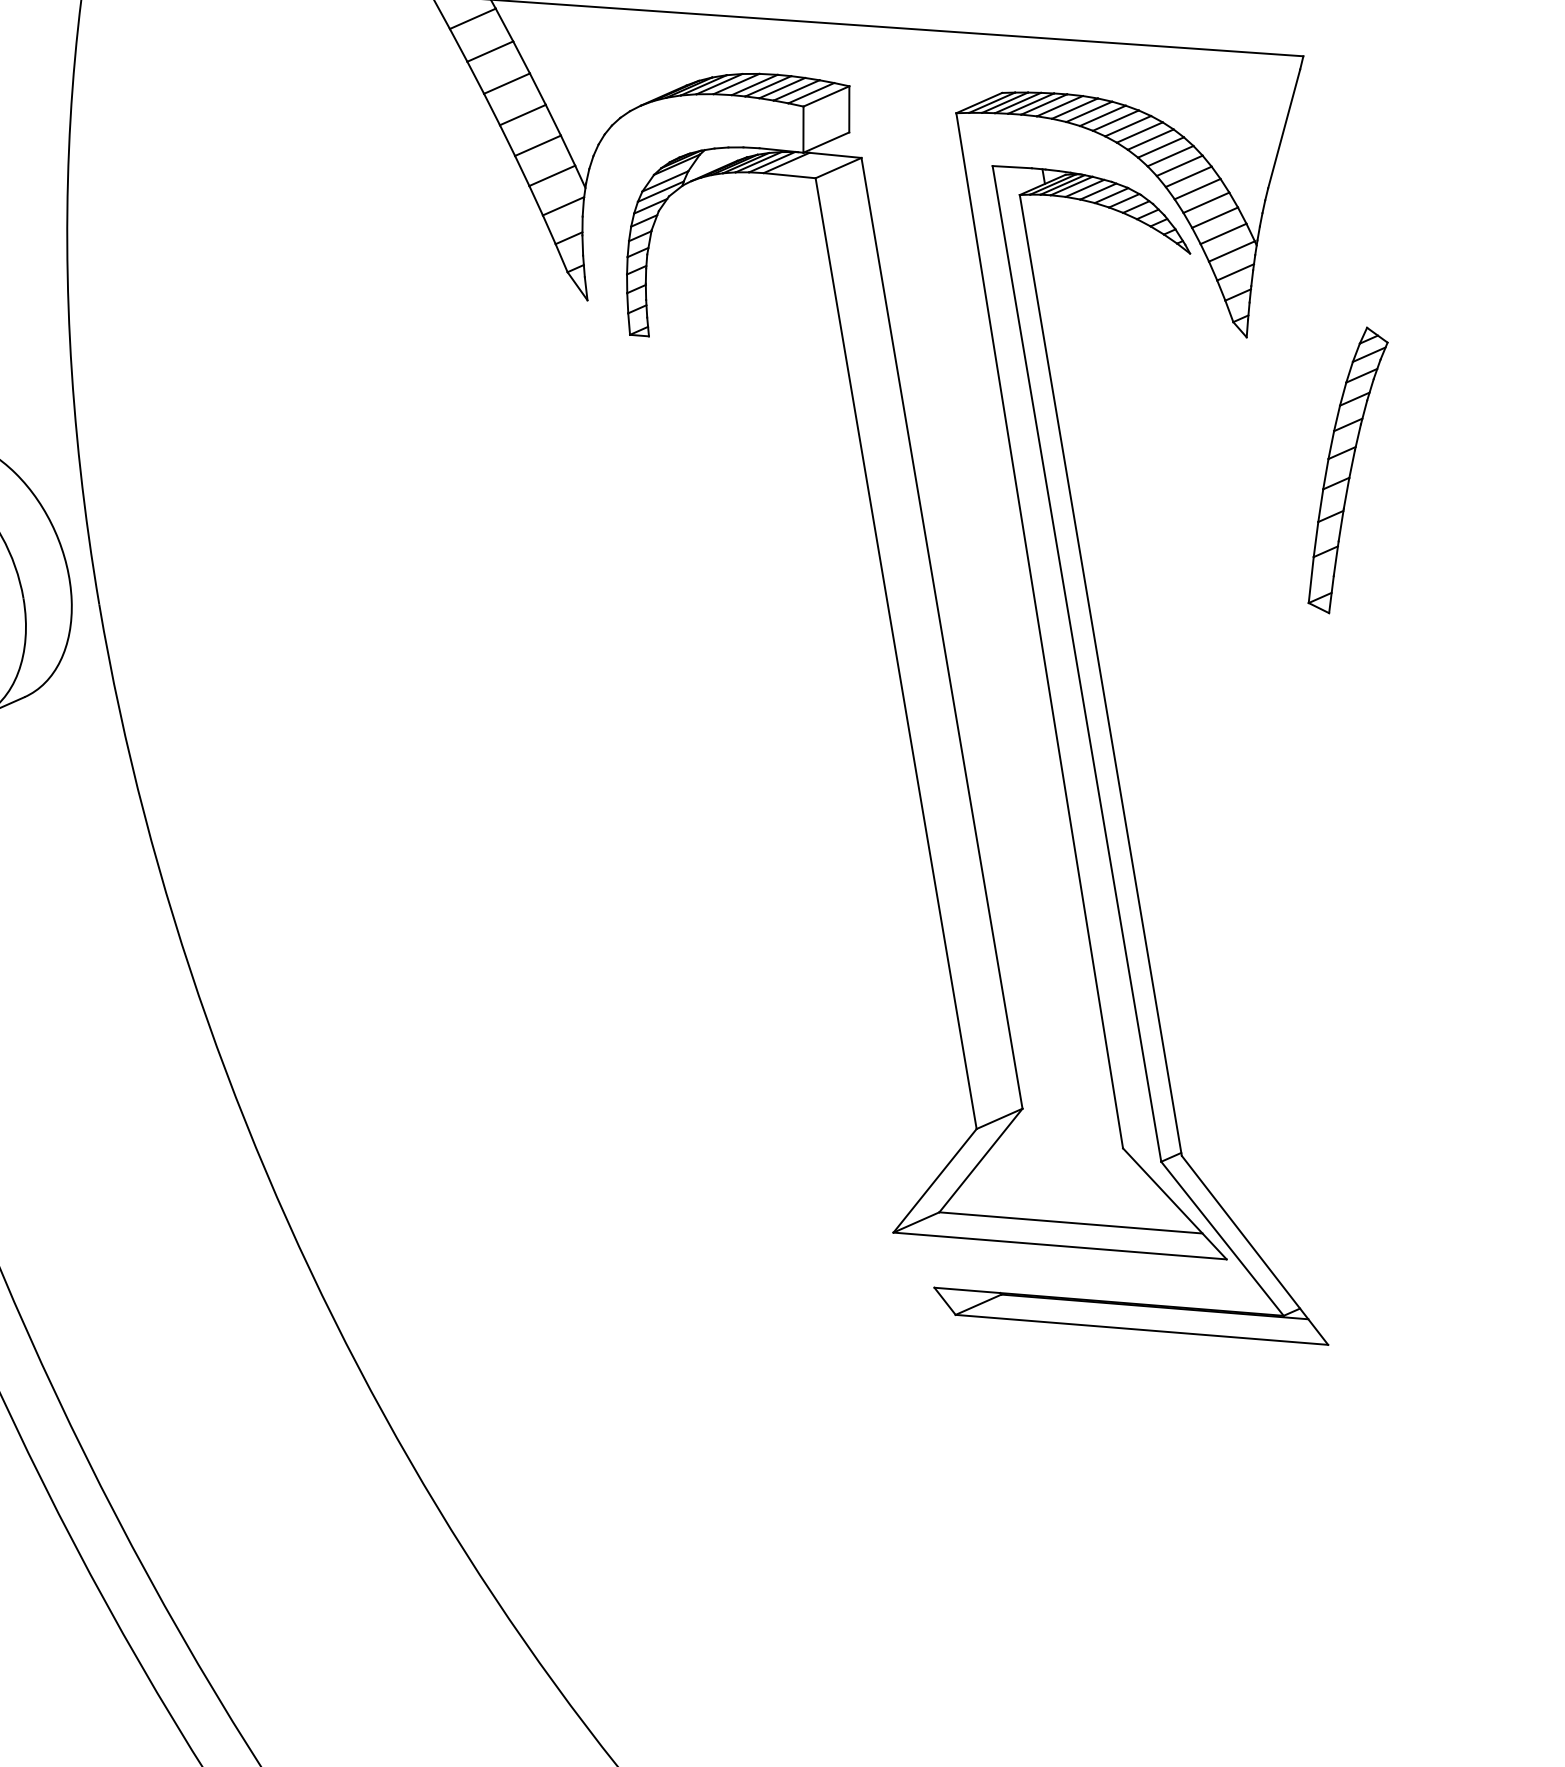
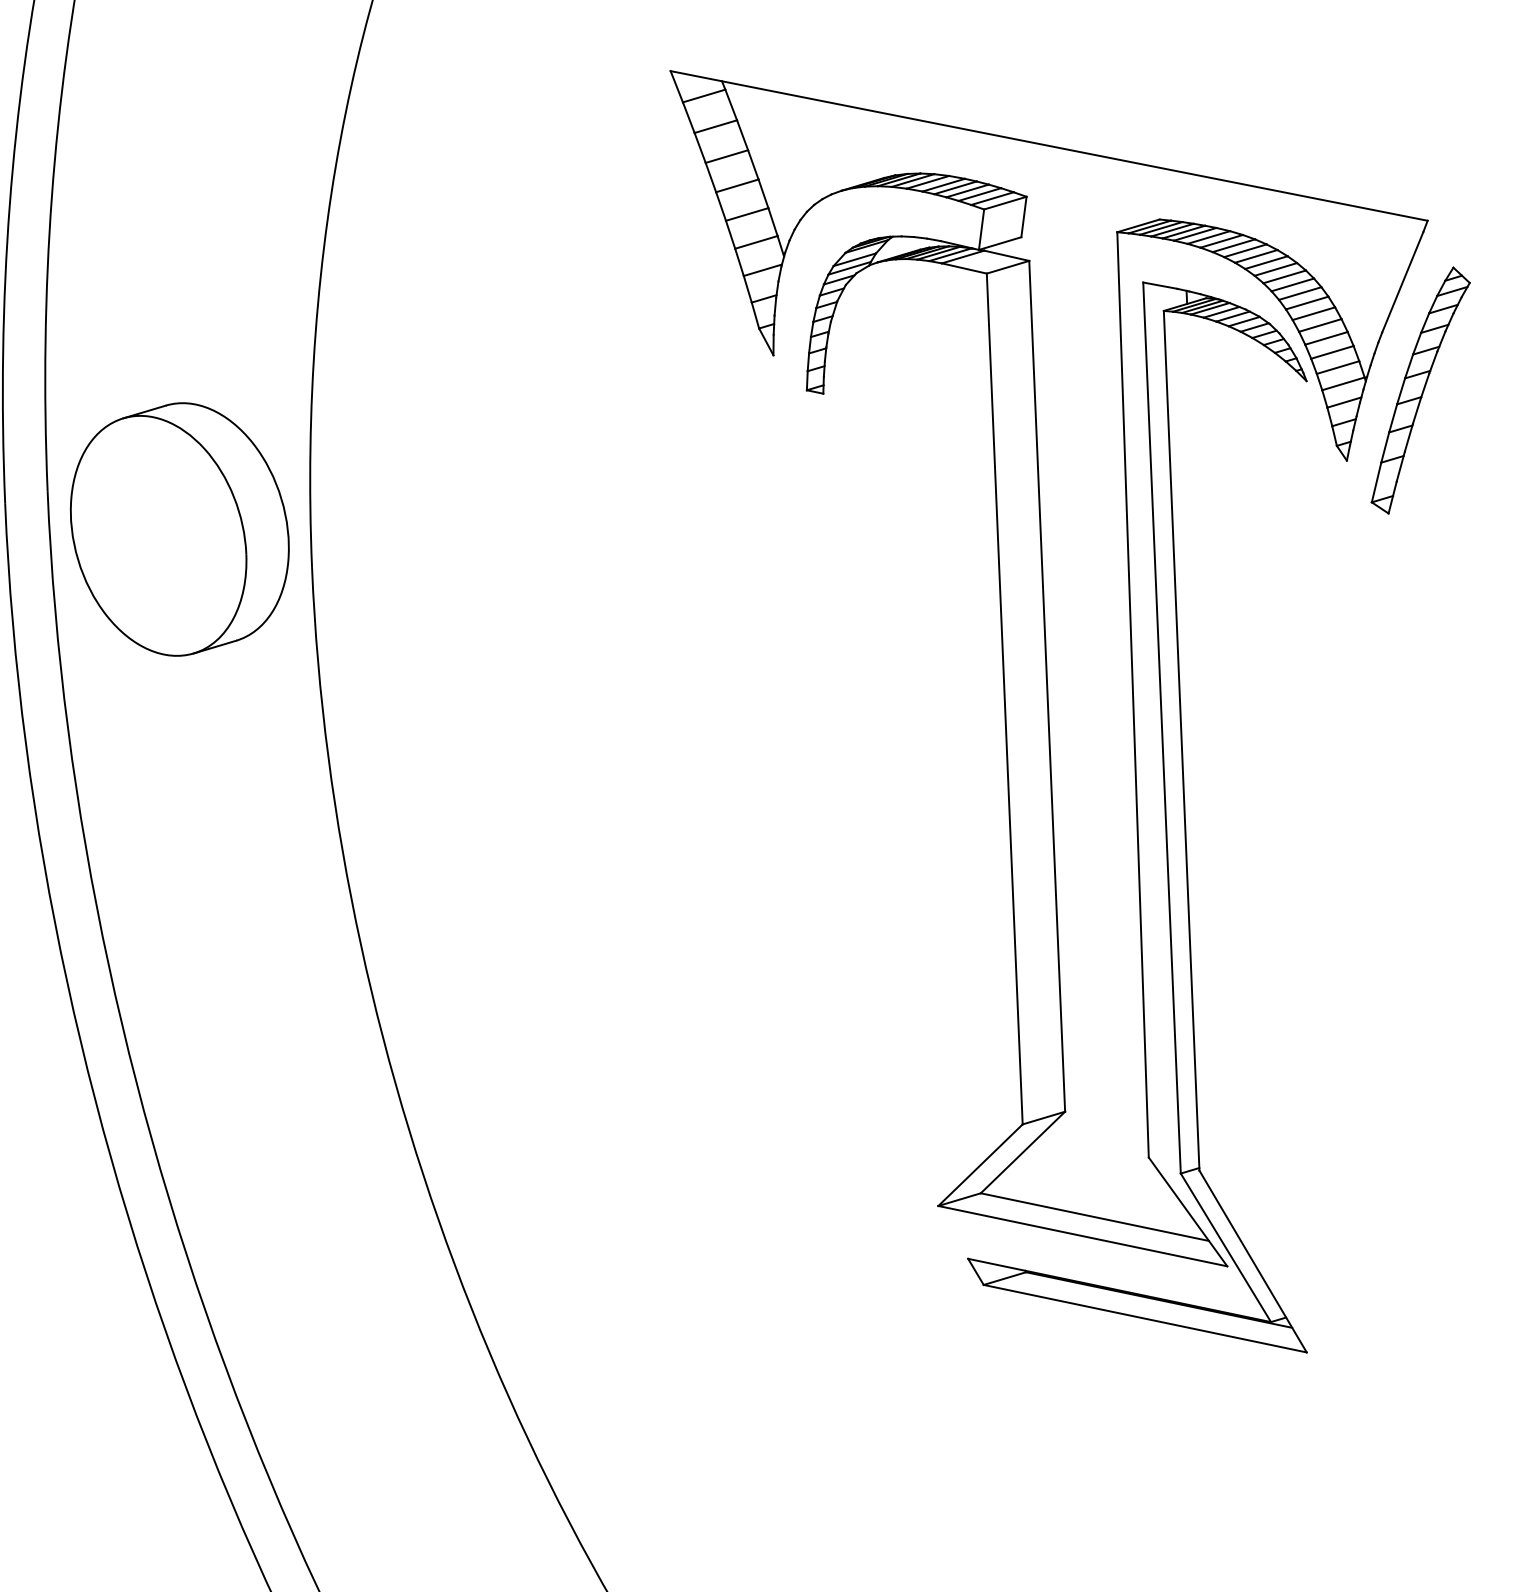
part: (1347, 470) -> (1420, 390), moved

